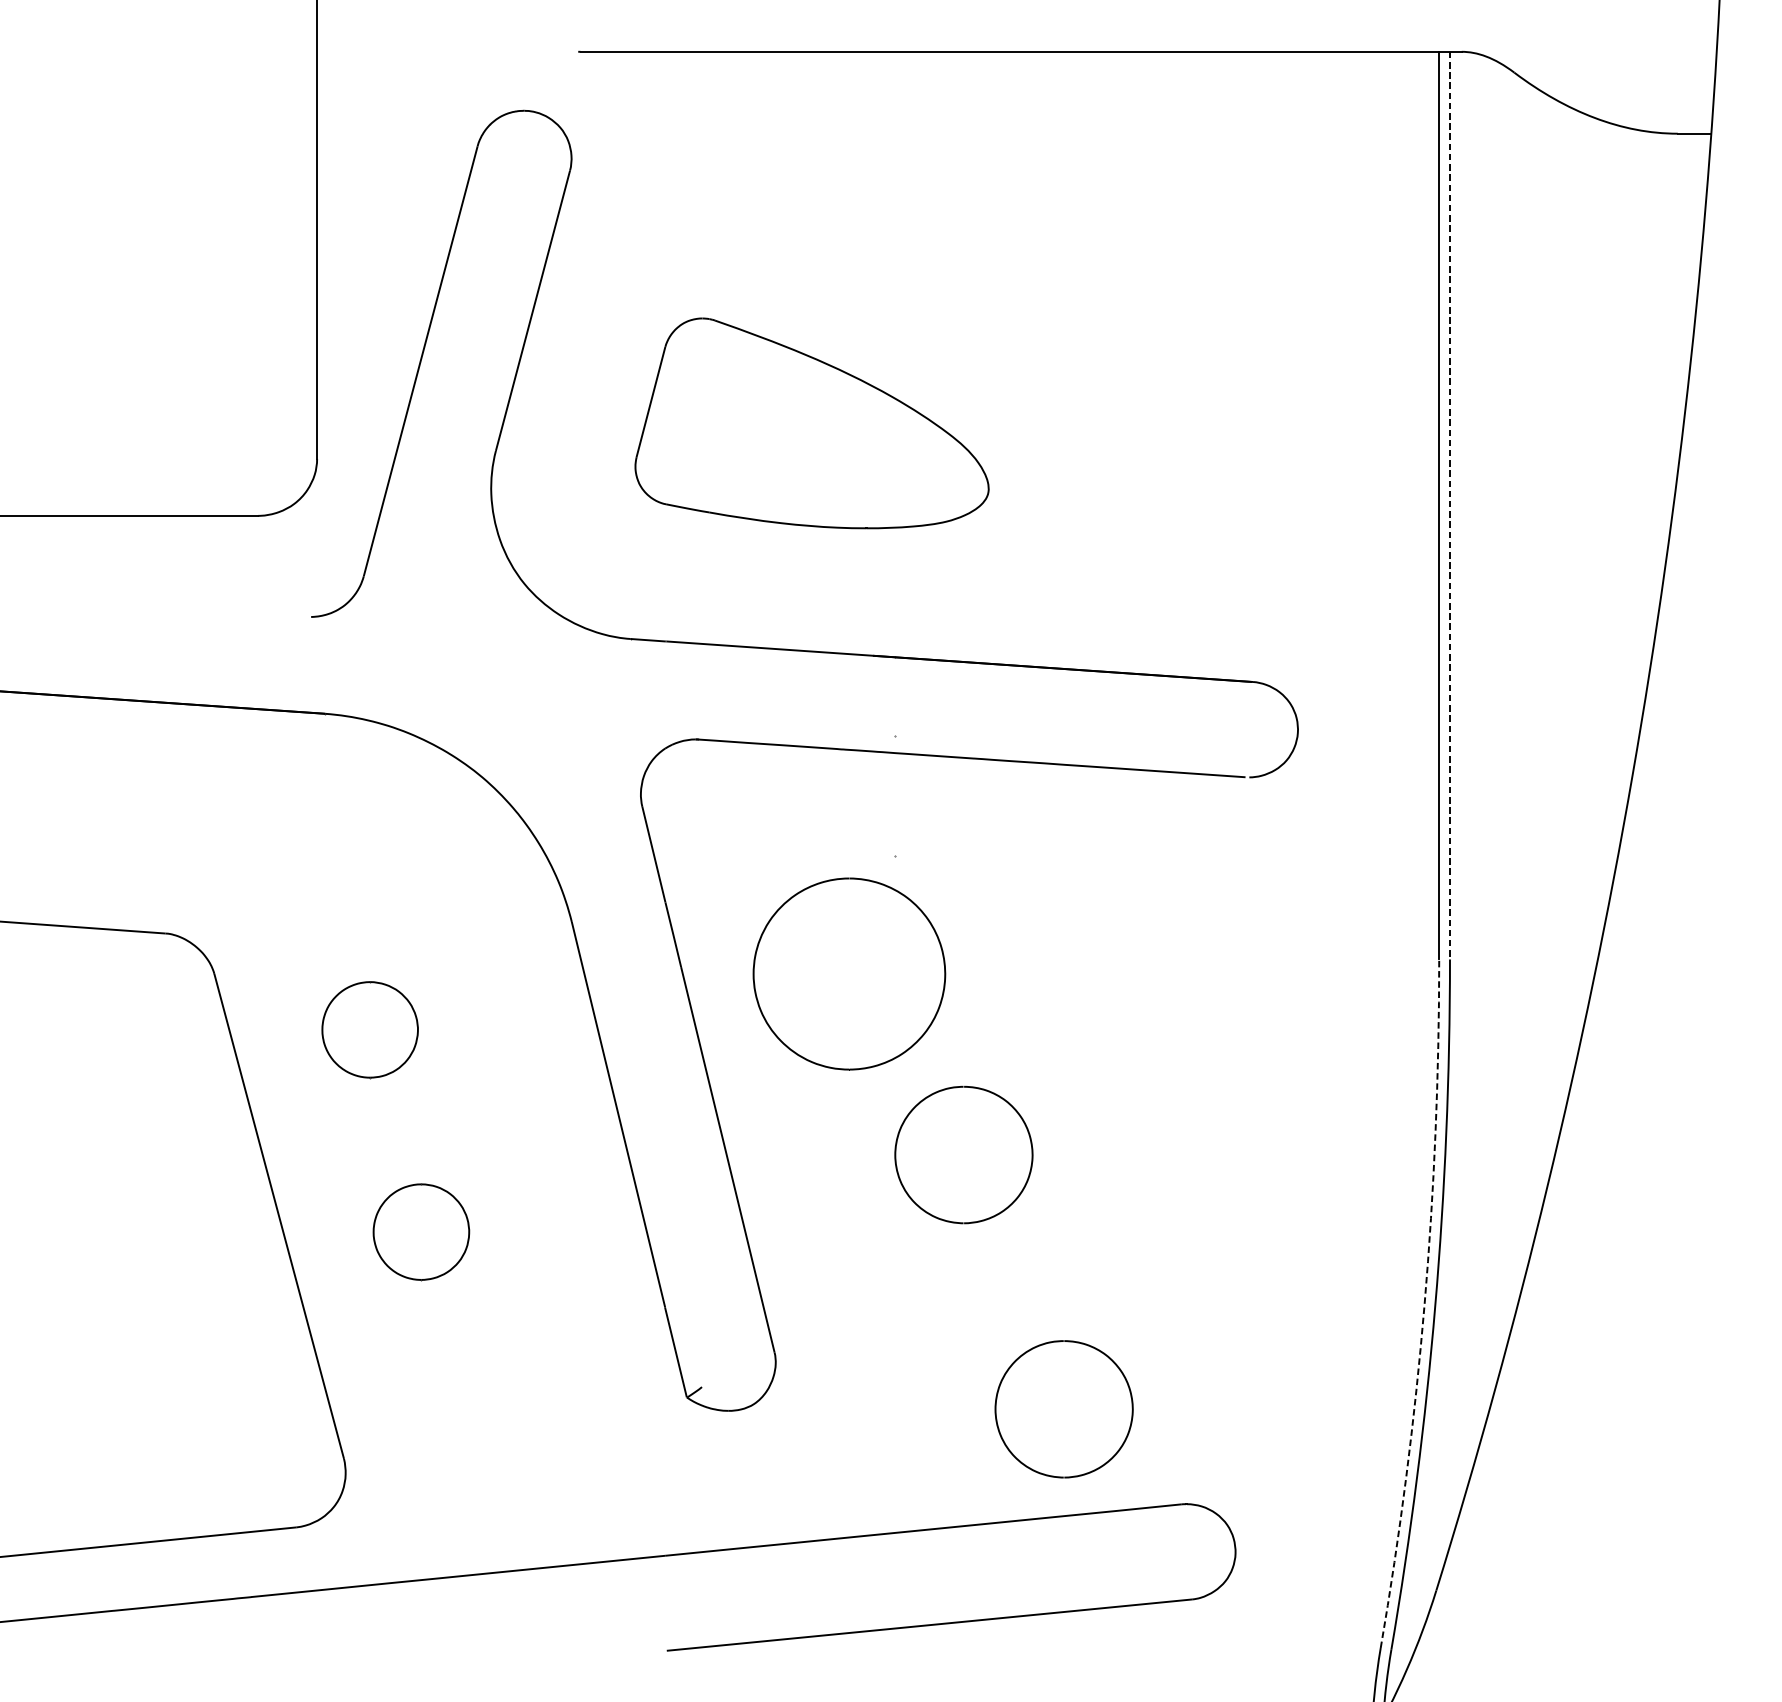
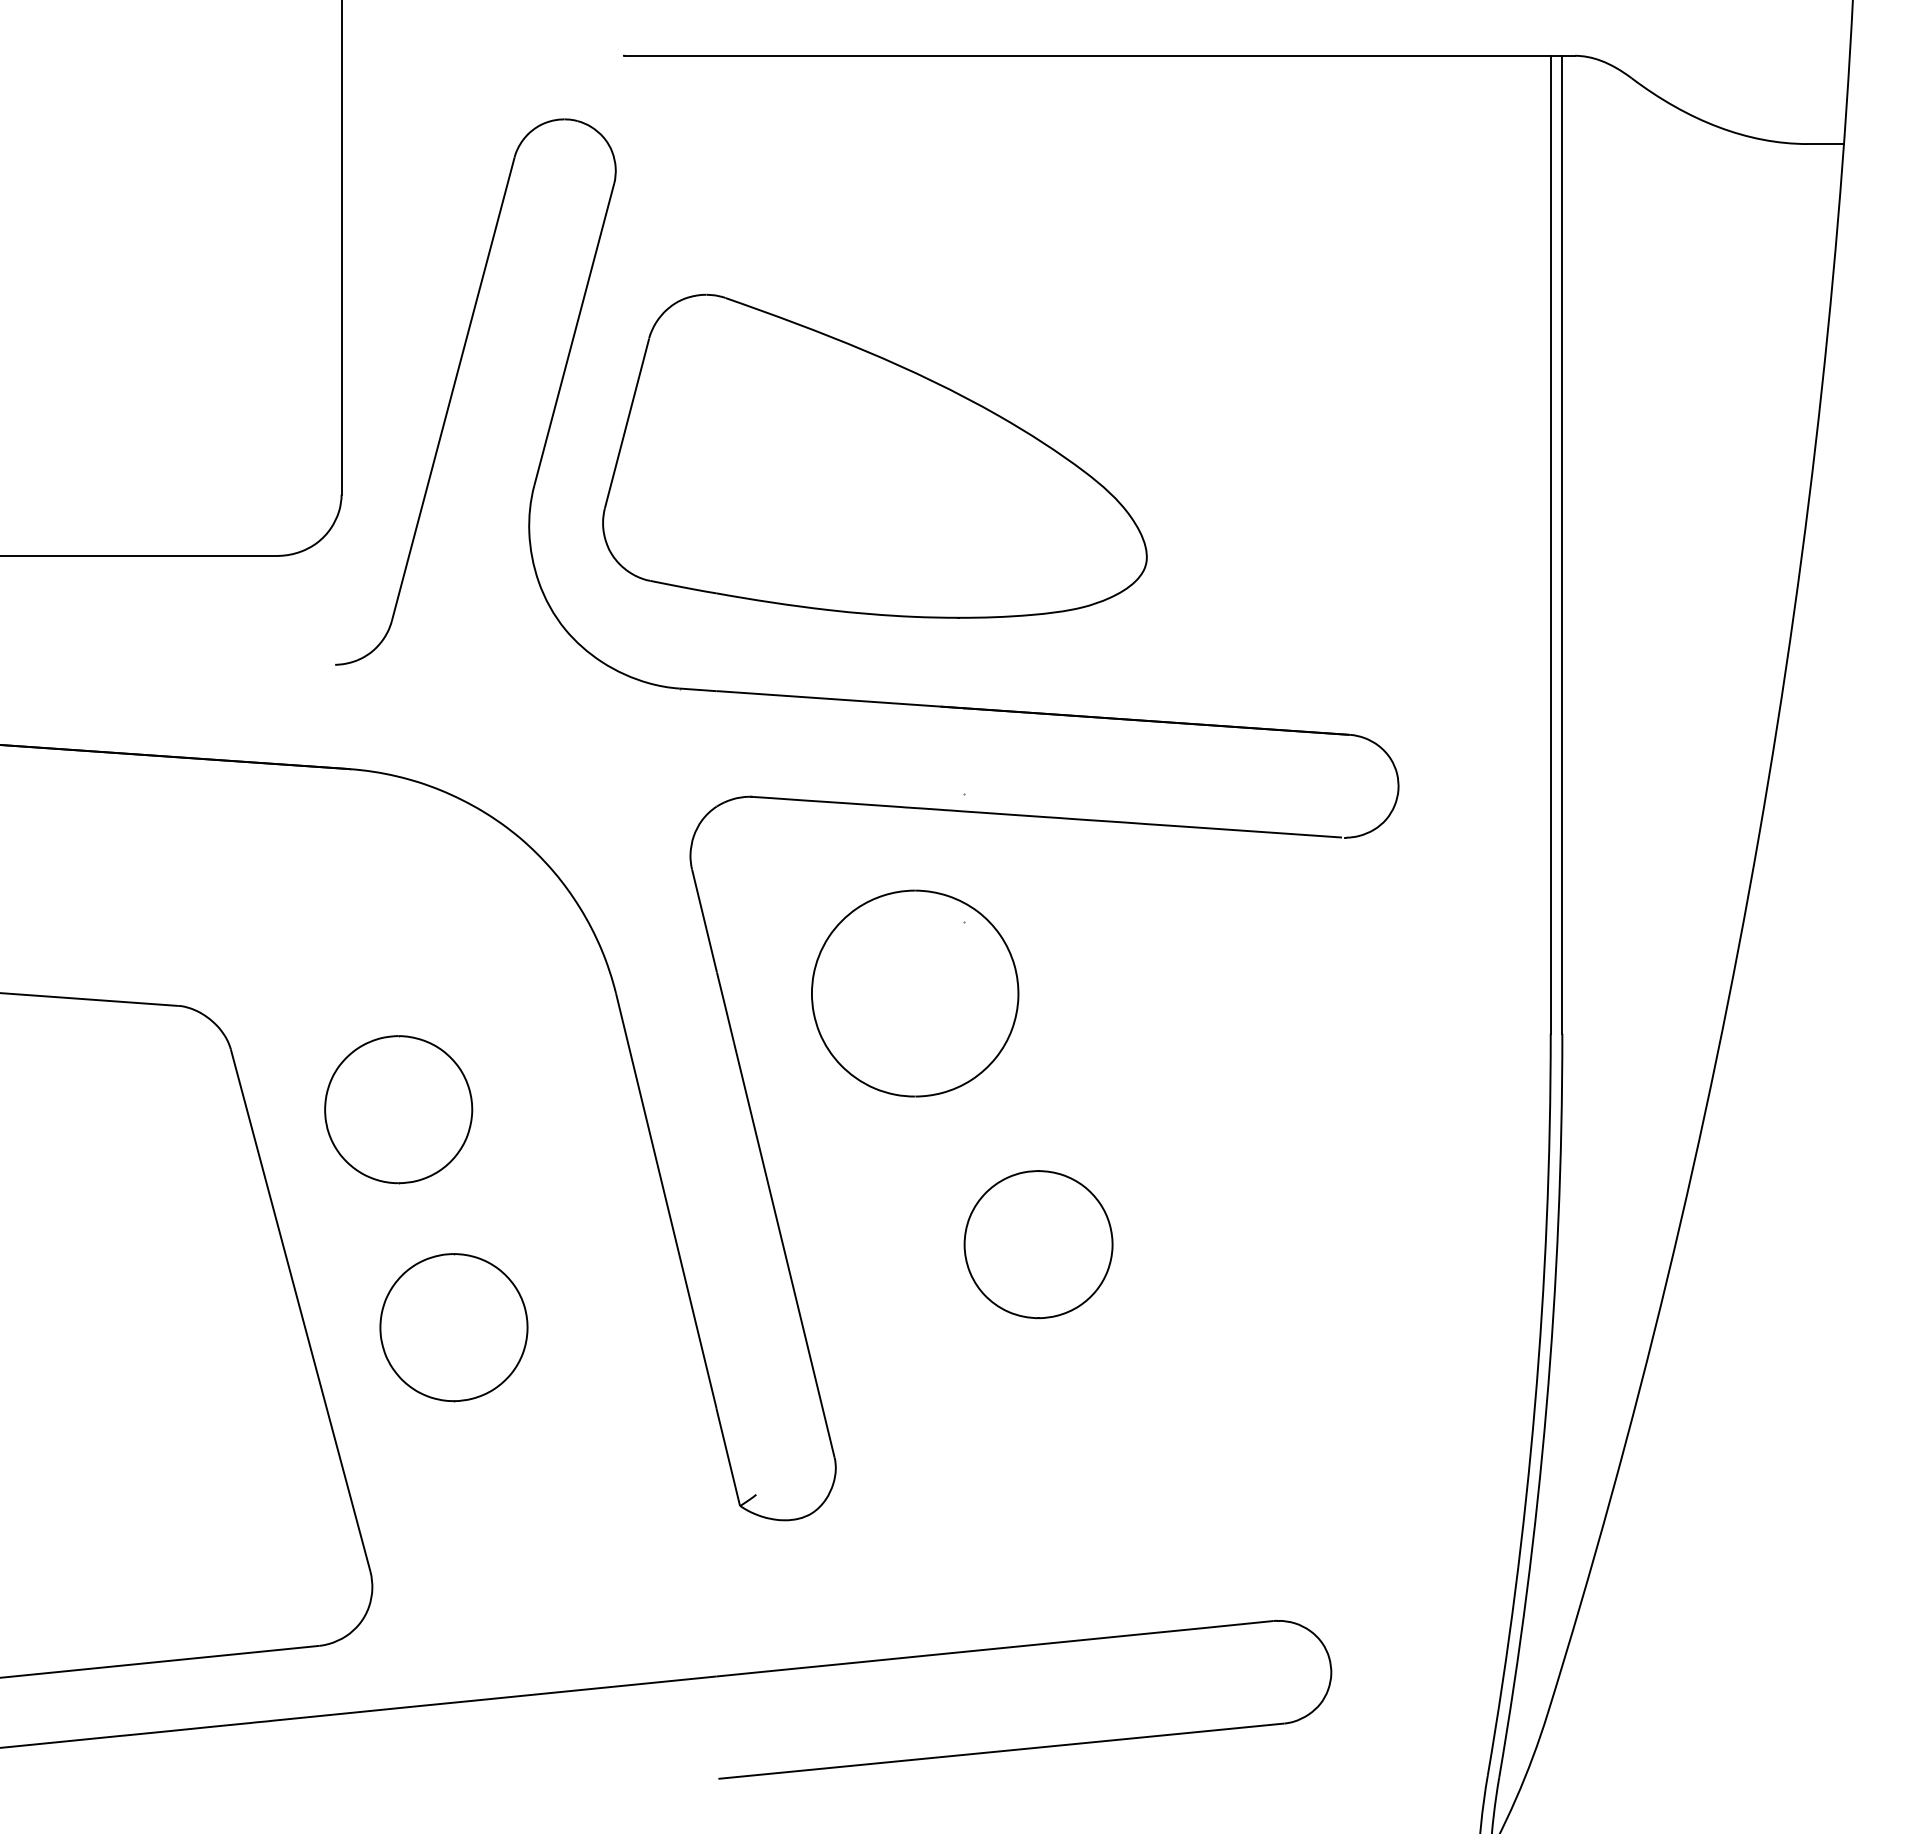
part: (811, 422) -> (874, 455), size x1.43
line: (1450, 506) -> (1562, 545), dashed -> solid
part: (849, 973) -> (915, 993), moved
part: (369, 1029) -> (398, 1109), size x1.43
part: (420, 1231) -> (453, 1327), size x1.43
arc: (1424, 1305) -> (1534, 1406), dashed -> solid
part: (1064, 1409) -> (1146, 1518), removed

